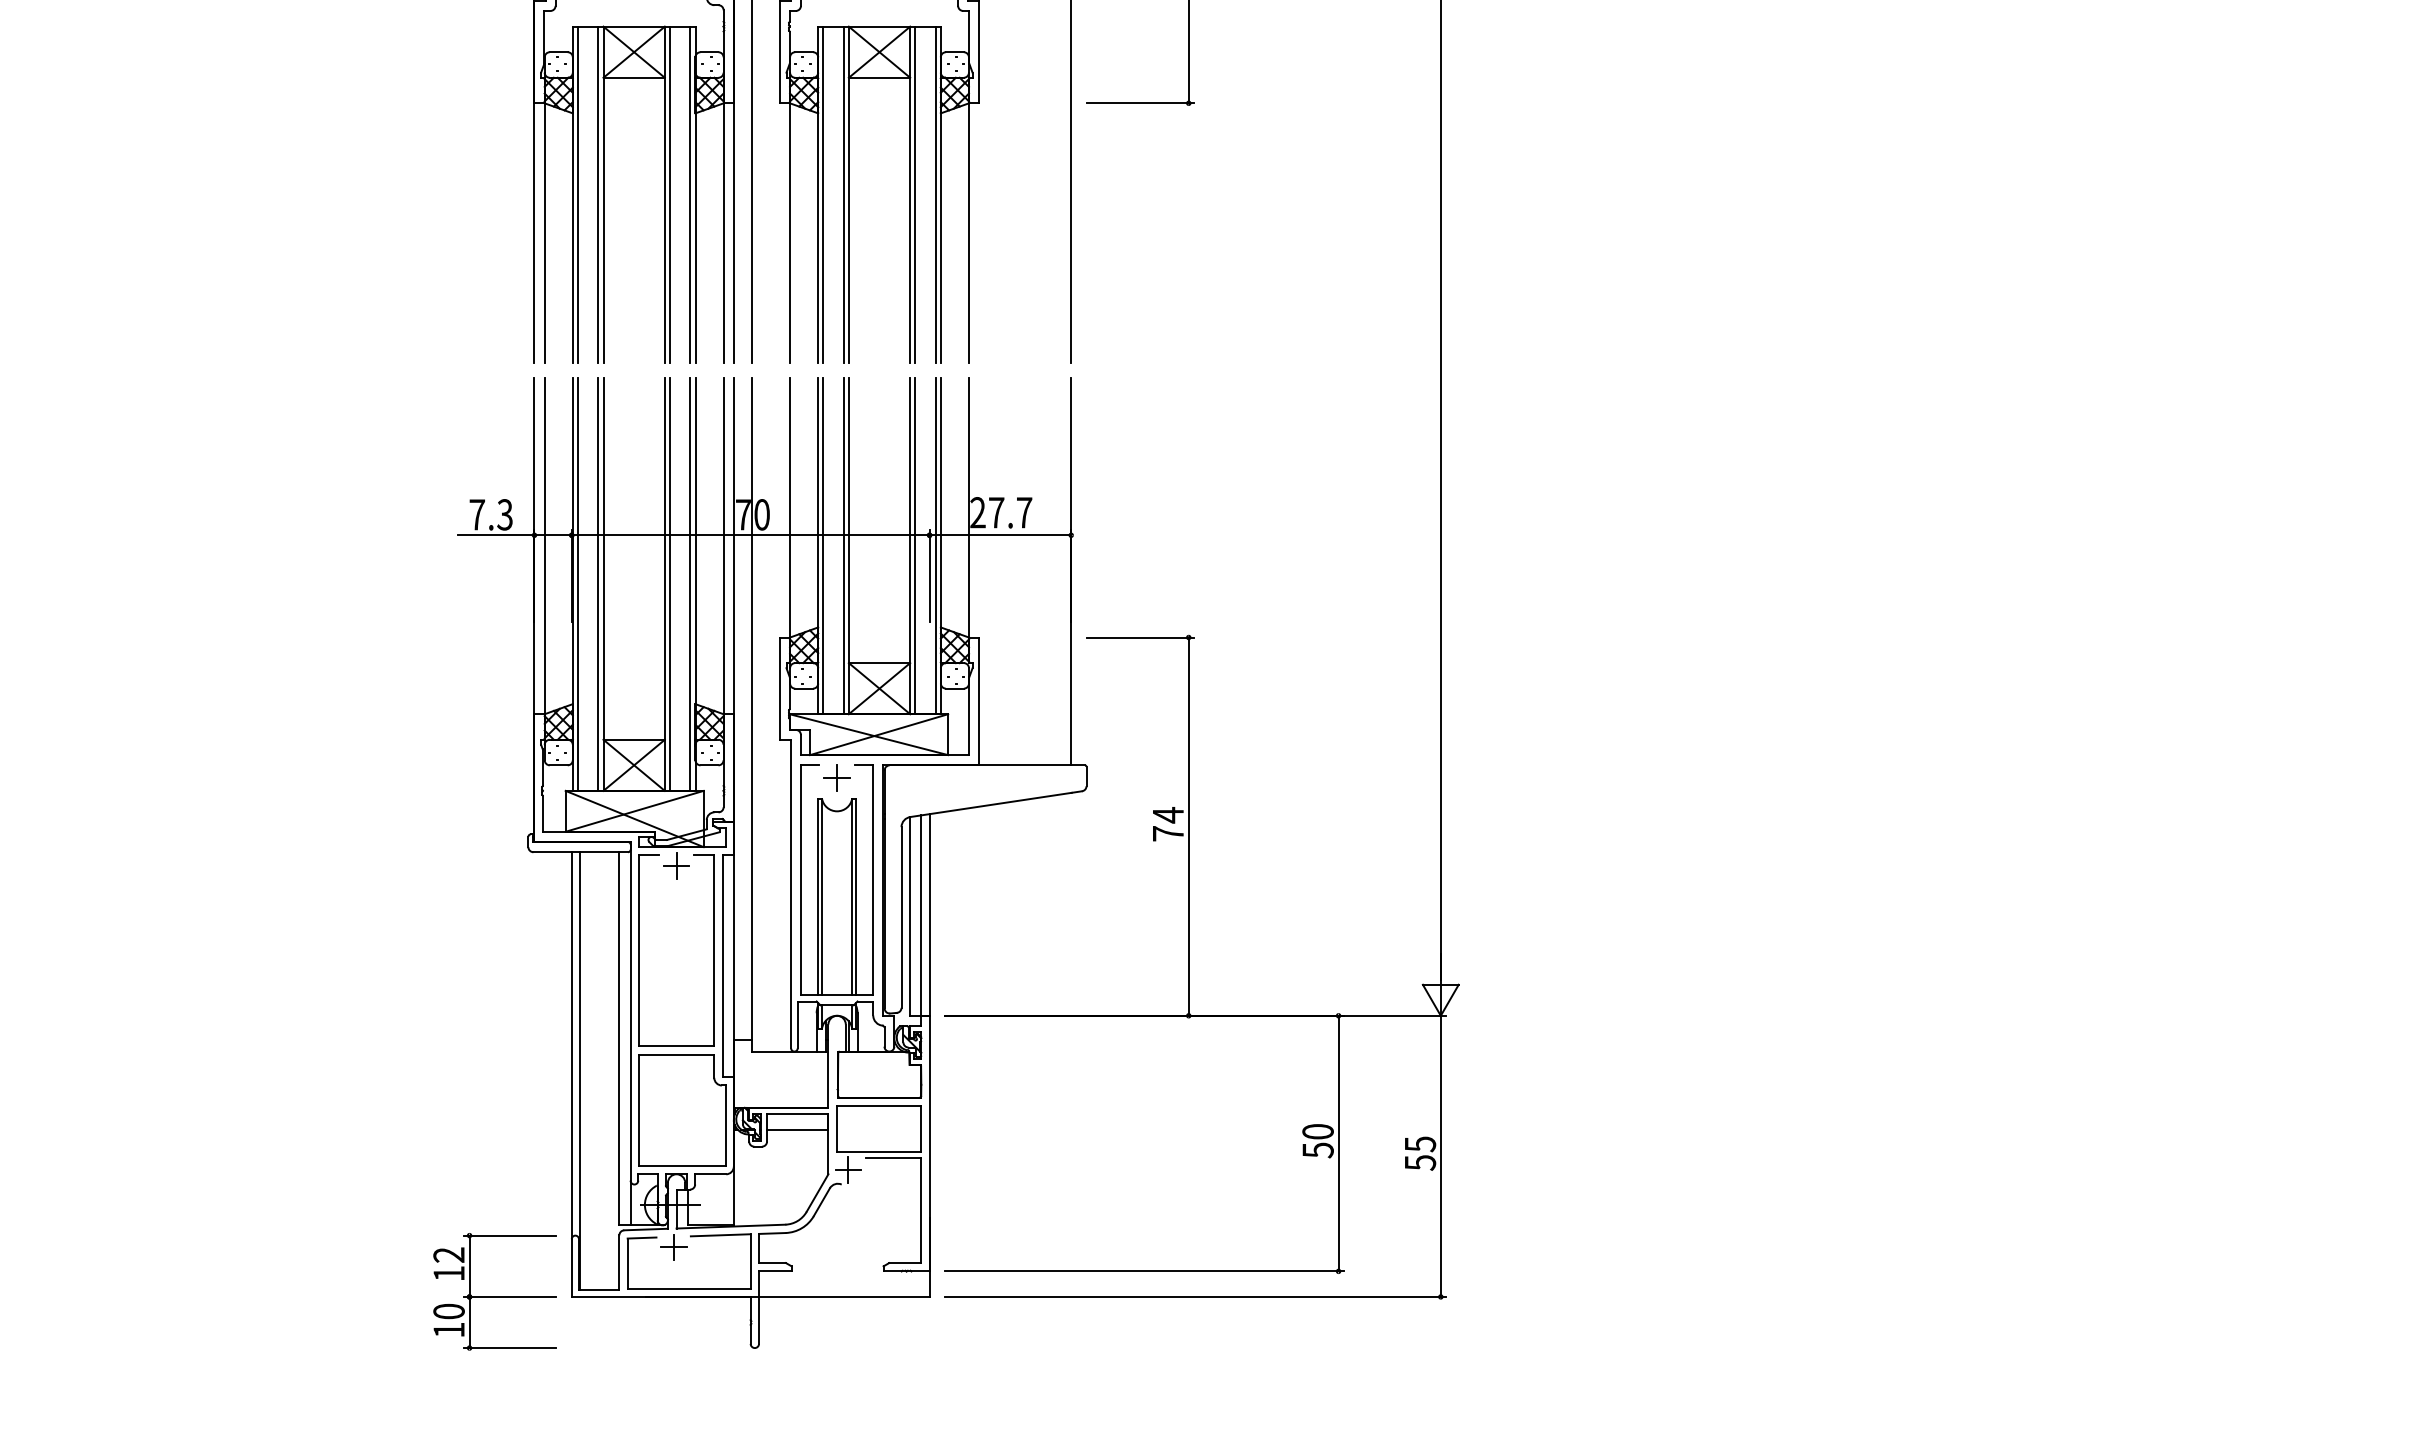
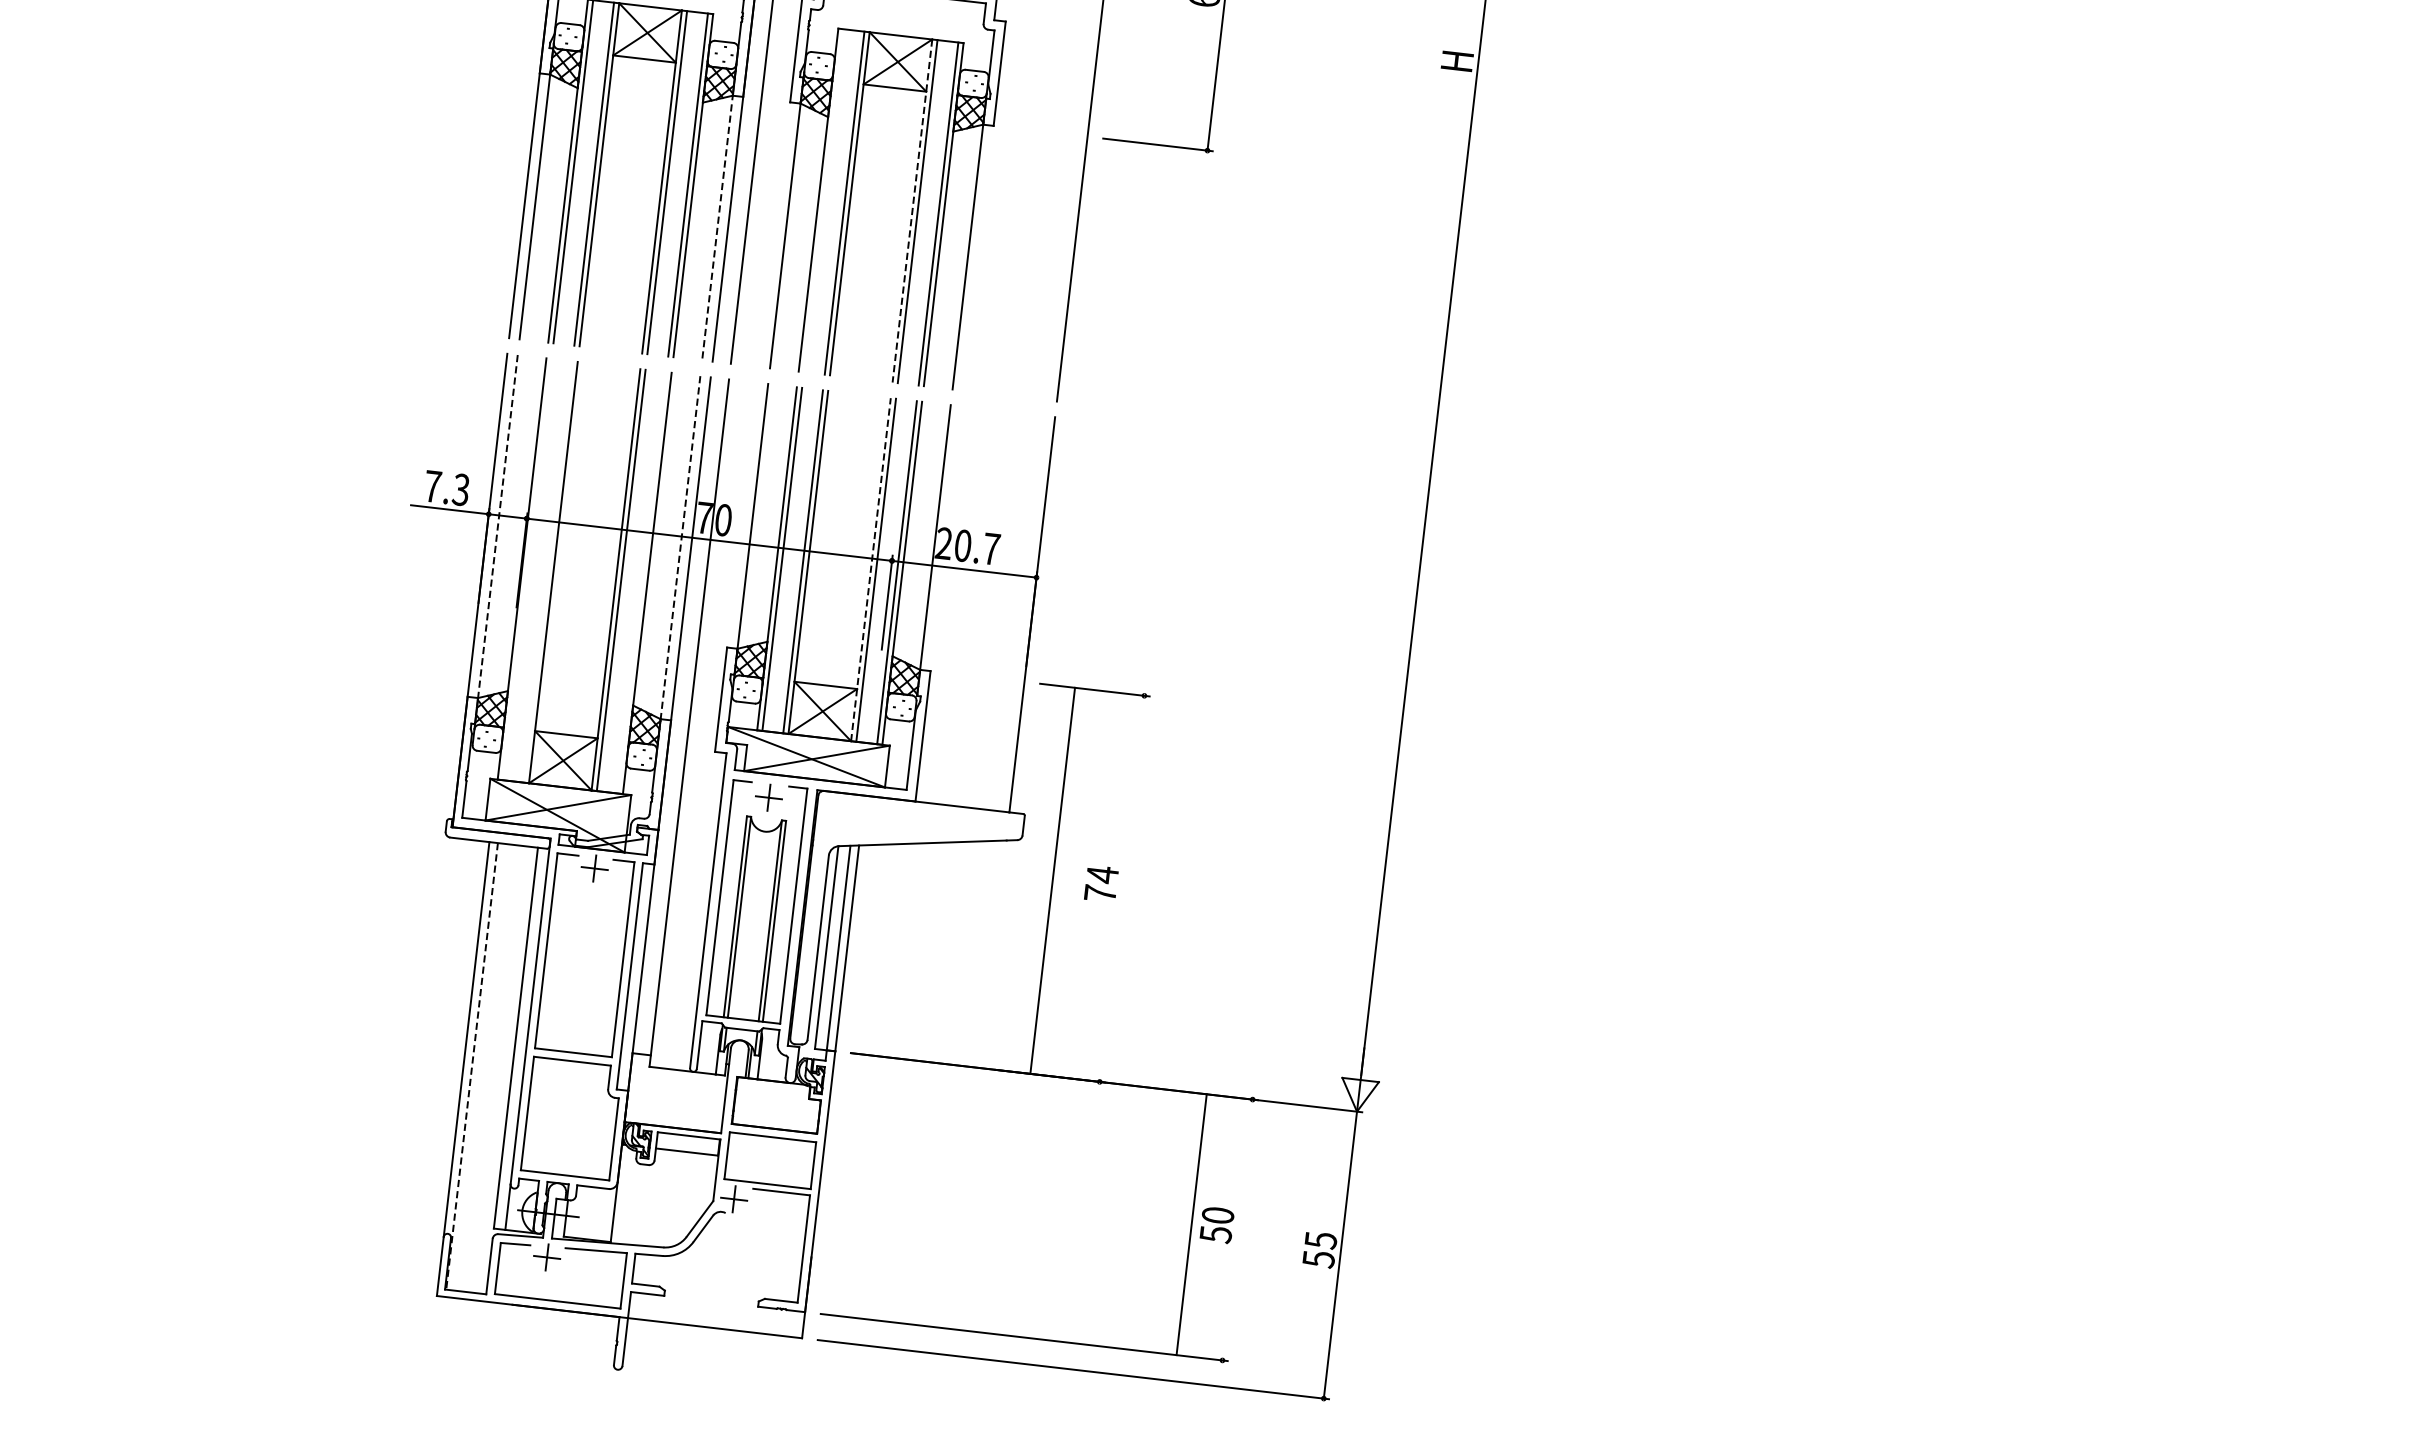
line: (823, 194) -> (823, 200), removed
line: (910, 195) -> (912, 211), solid -> dashed
line: (723, 231) -> (717, 226), solid -> dashed
text: (996, 512) -> (962, 545), 27.7 -> 20.7
line: (910, 545) -> (871, 569), solid -> dashed
line: (544, 547) -> (497, 527), solid -> dashed
line: (723, 547) -> (680, 549), solid -> dashed
line: (577, 584) -> (526, 569), removed
line: (598, 584) -> (548, 572), removed
line: (690, 584) -> (642, 582), removed
line: (1188, 826) -> (1052, 880), moved
line: (580, 1071) -> (472, 1066), solid -> dashed
line: (1338, 1143) -> (1191, 1224), moved
part: (494, 1291) -> (358, 1281), removed

